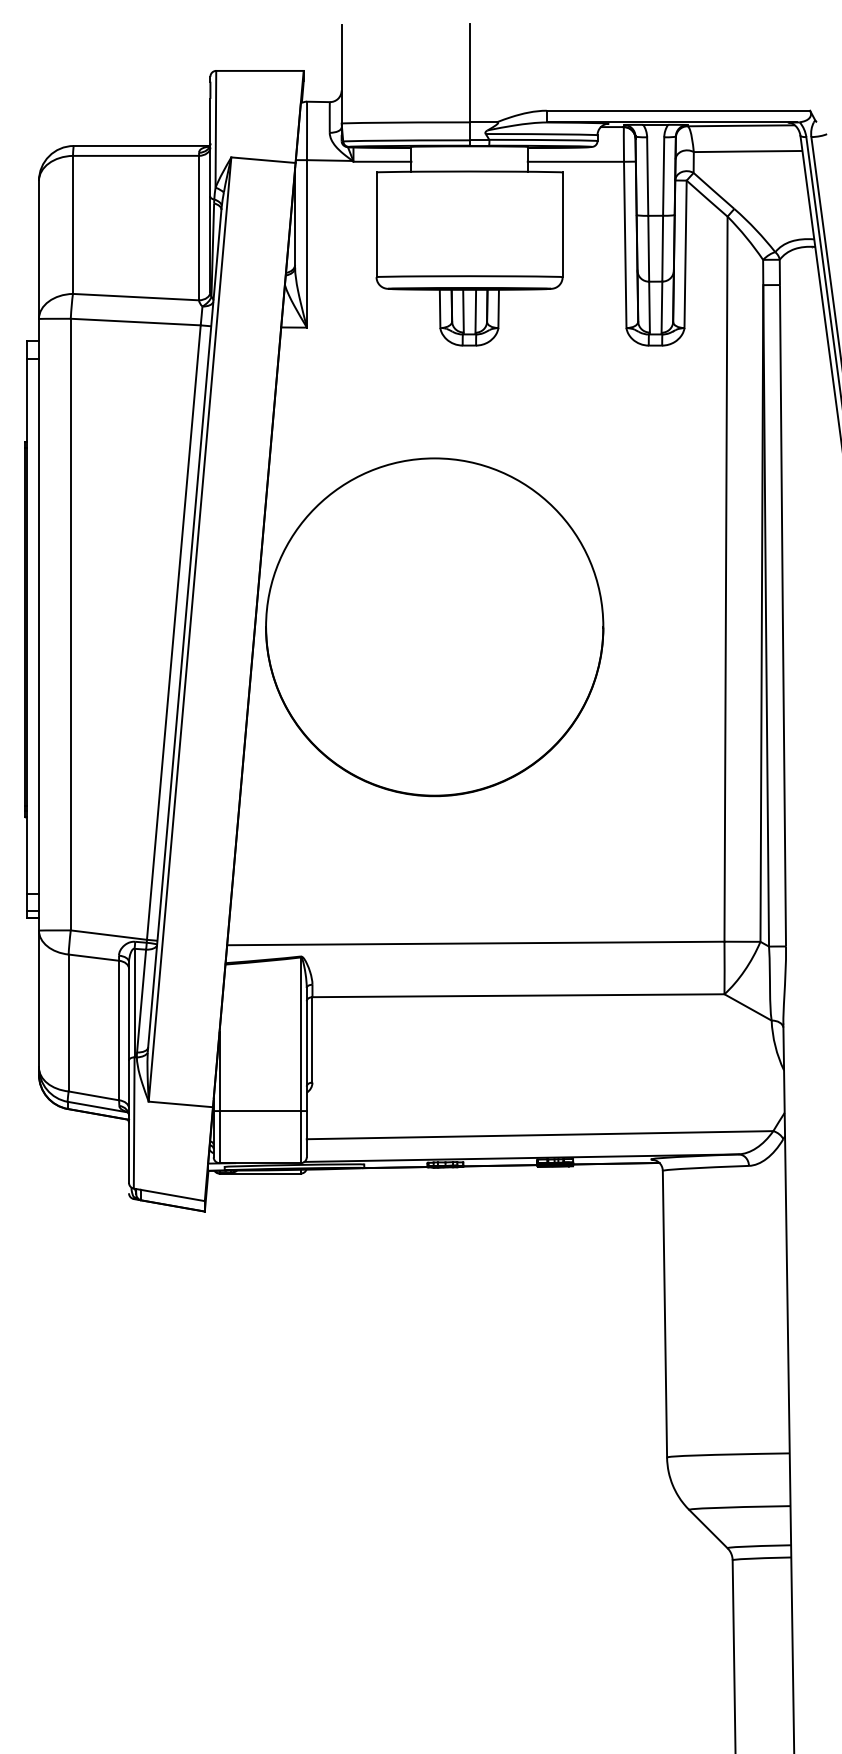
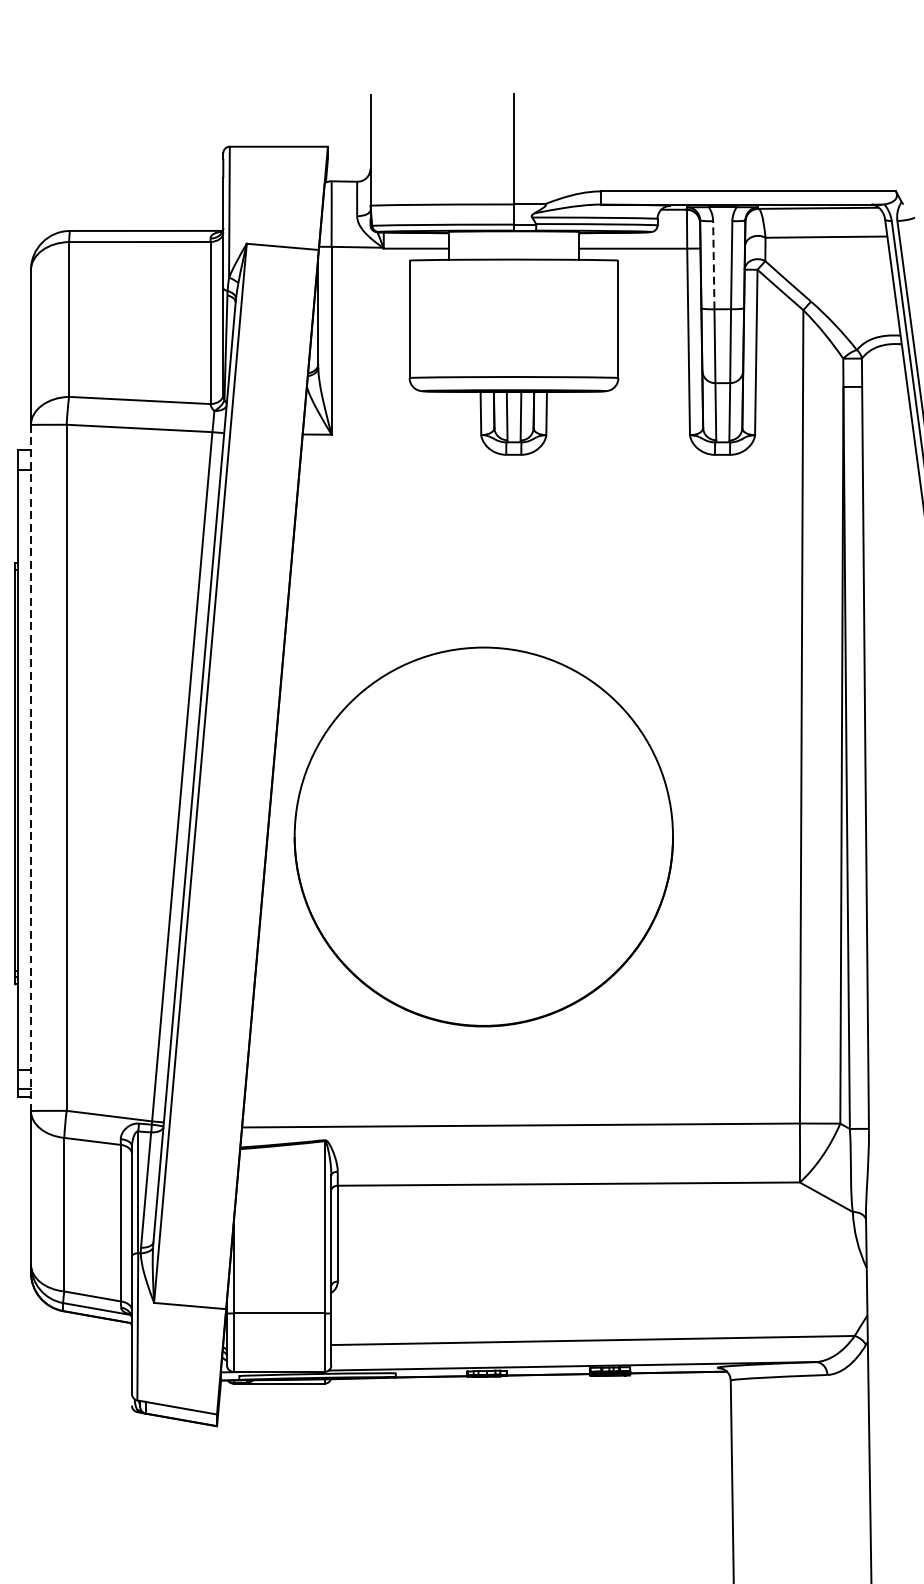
line: (647, 176) -> (713, 265), solid -> dashed
line: (38, 624) -> (30, 767), solid -> dashed
part: (434, 627) -> (483, 837), moved

